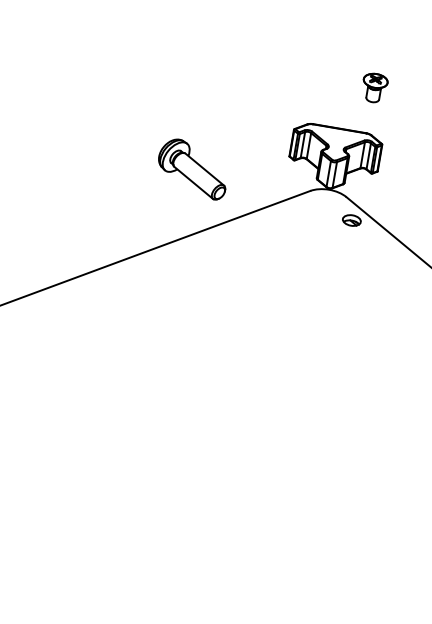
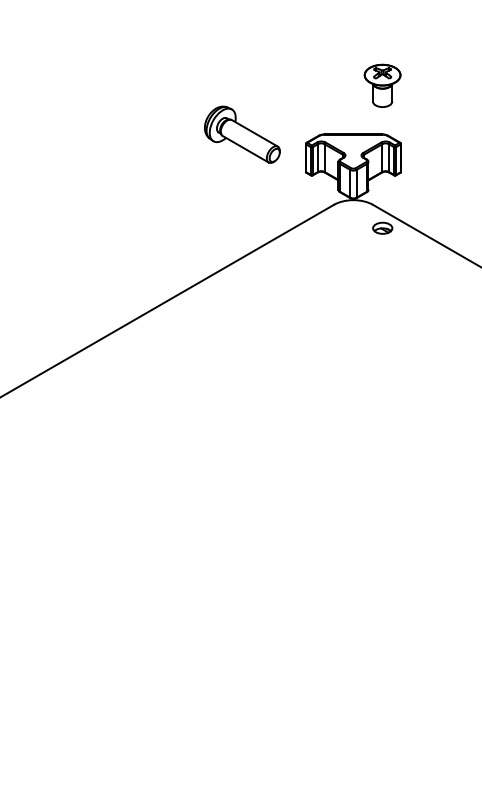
part: (374, 87) -> (382, 85), size x1.4
part: (193, 168) -> (242, 134), moved

